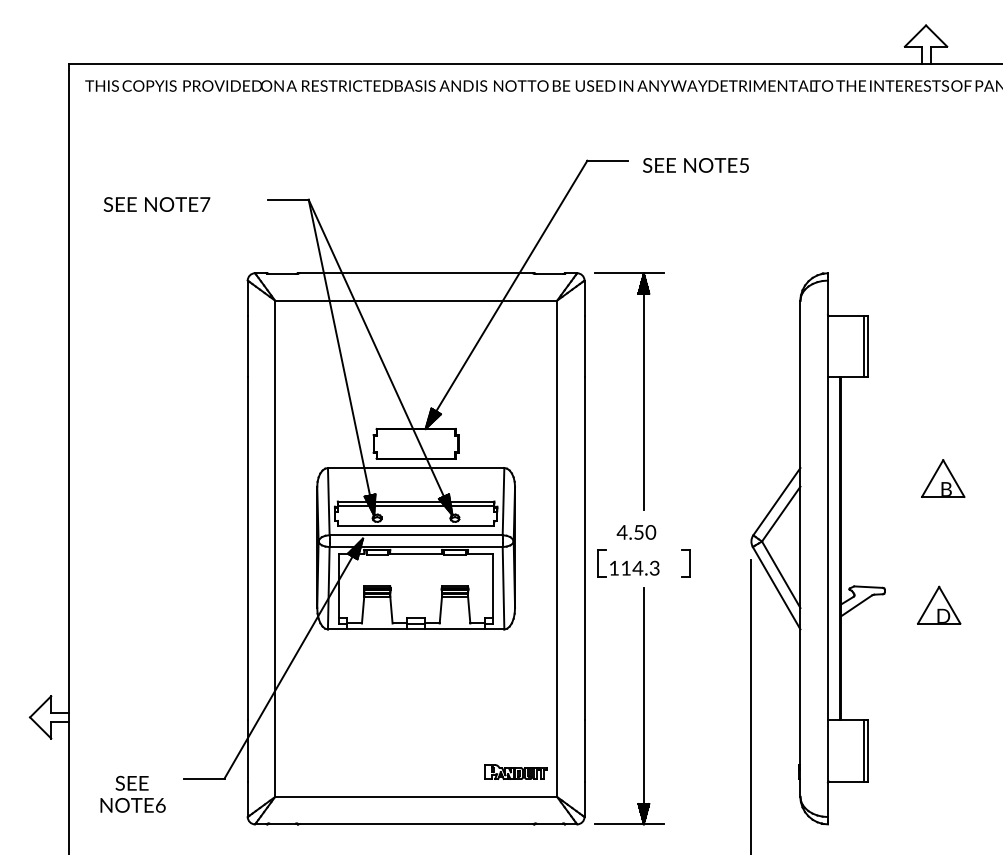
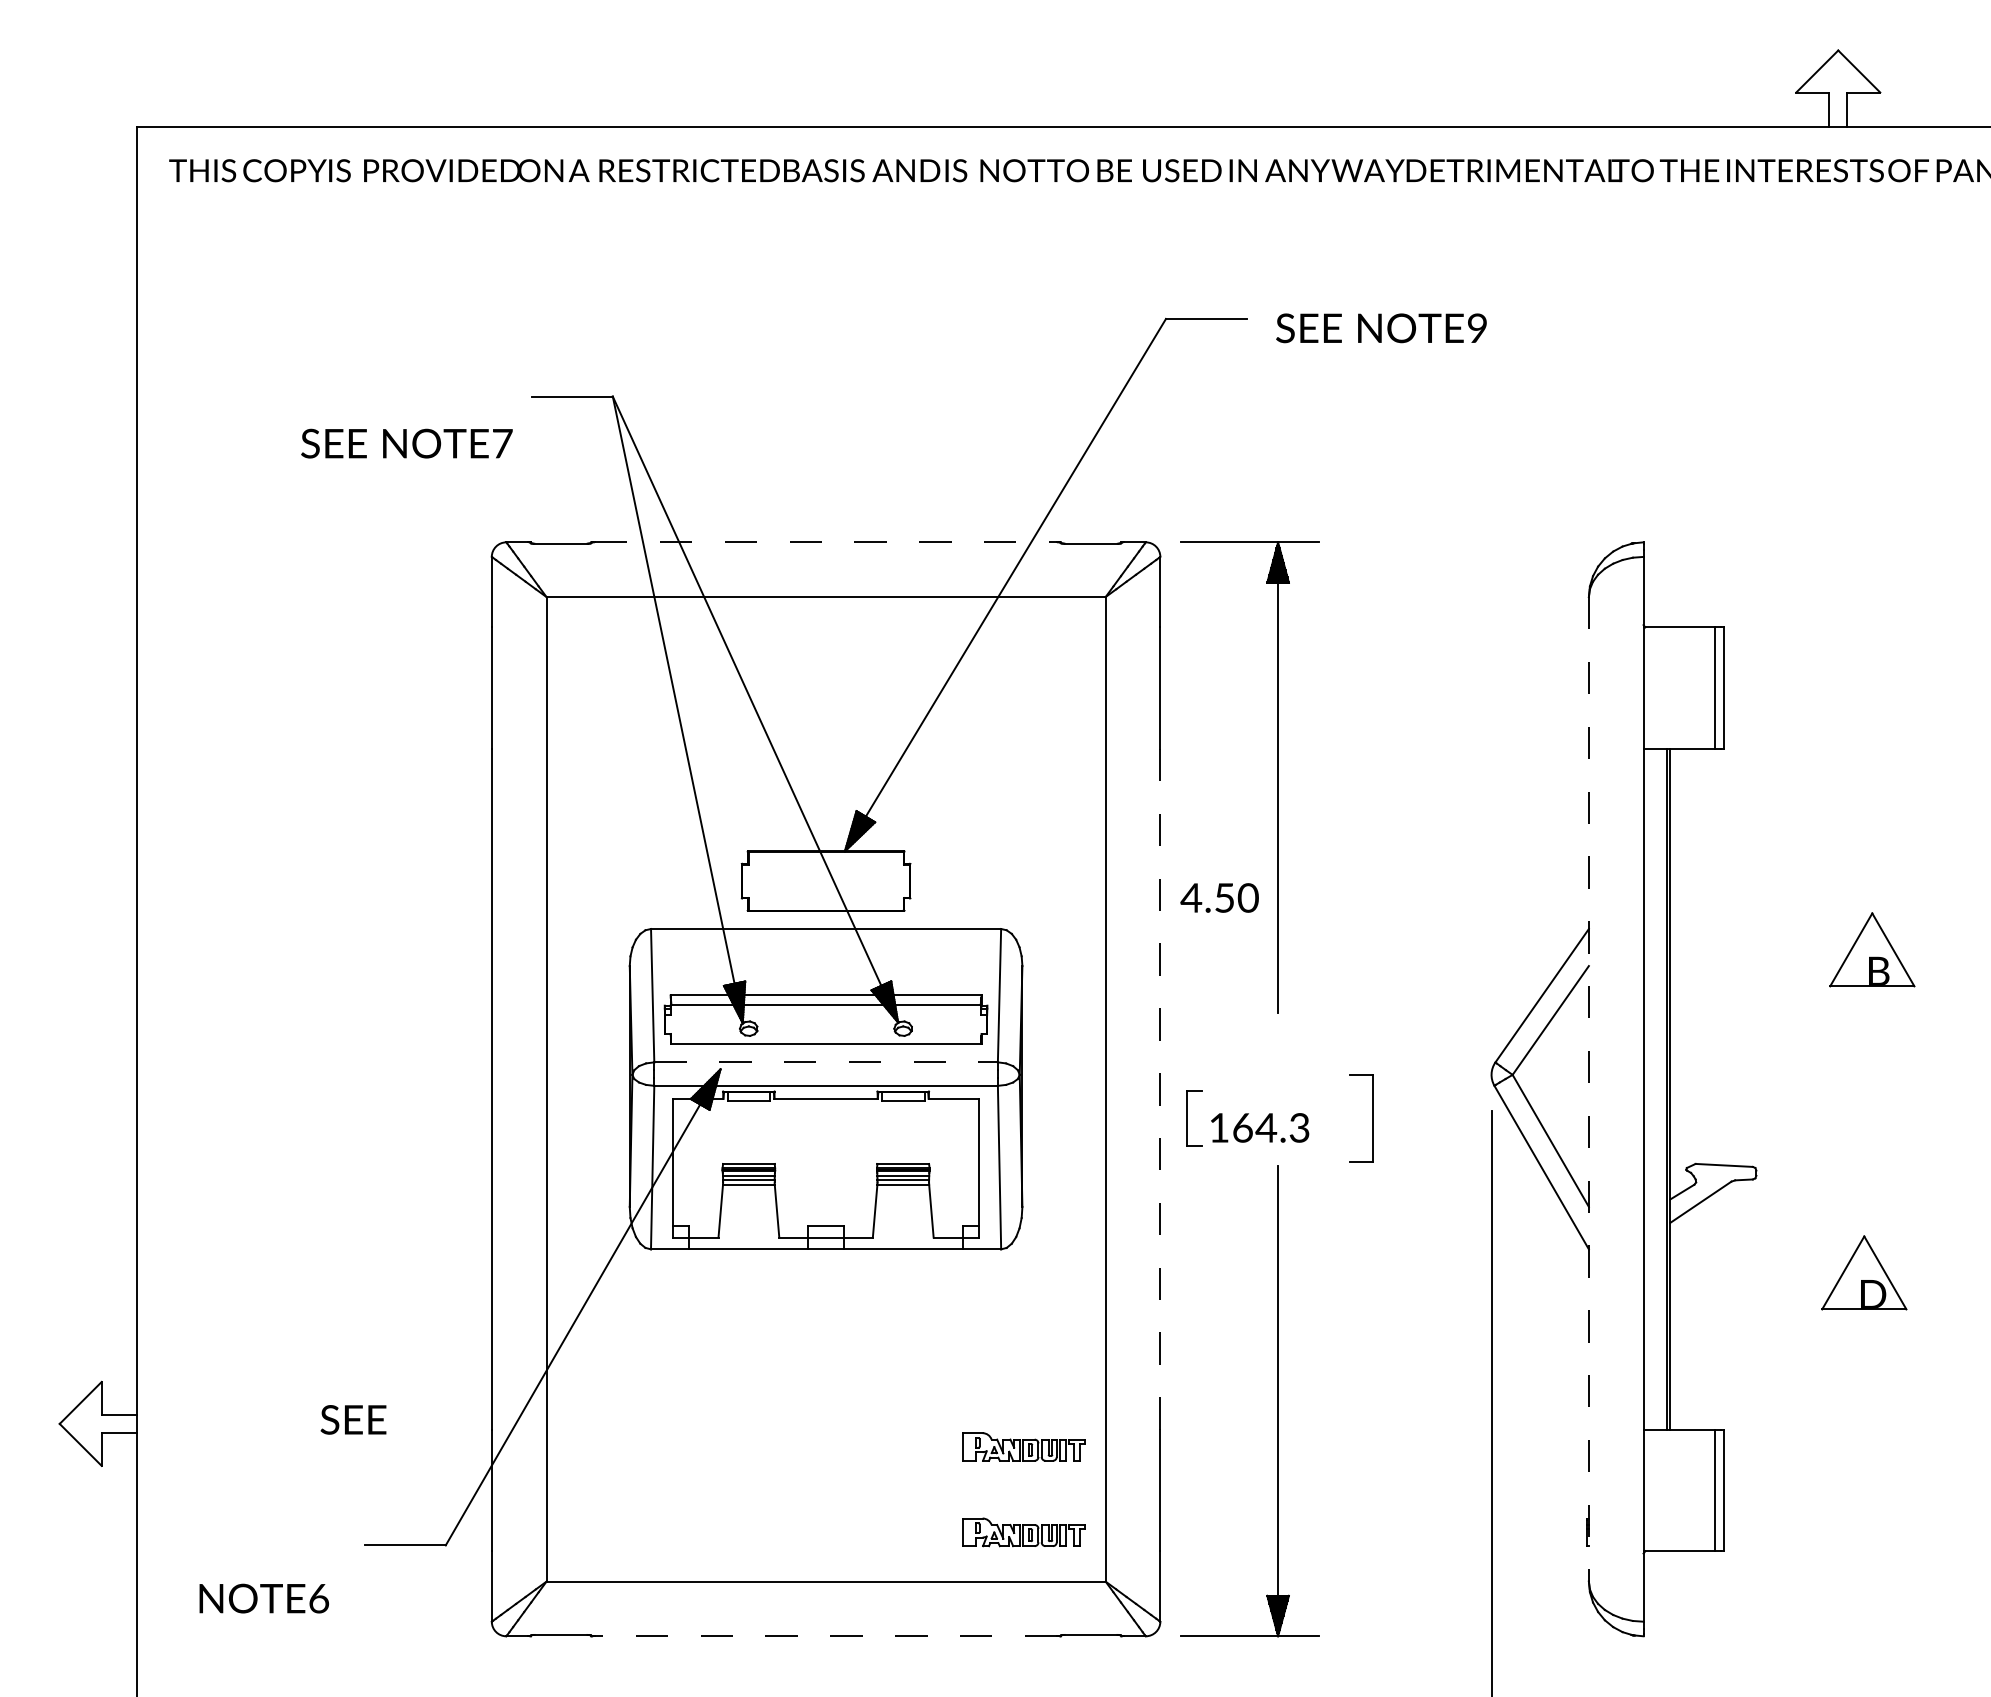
text: (743, 165) -> (1475, 328), 5 -> 9
text: (156, 204) -> (405, 443), moved
line: (416, 273) -> (826, 542), solid -> dashed
text: (636, 532) -> (1219, 898), moved
line: (416, 535) -> (826, 1062), solid -> dashed
line: (584, 549) -> (1160, 1090), solid -> dashed
line: (800, 549) -> (1589, 1090), solid -> dashed
part: (685, 563) -> (1360, 1118), size x1.6
text: (626, 568) -> (1243, 1128), 114.3 -> 164.3
part: (939, 604) -> (1864, 1271), moved
part: (515, 728) -> (1023, 1445), added
text: (131, 782) -> (352, 1418), moved
line: (415, 824) -> (824, 1636), solid -> dashed

